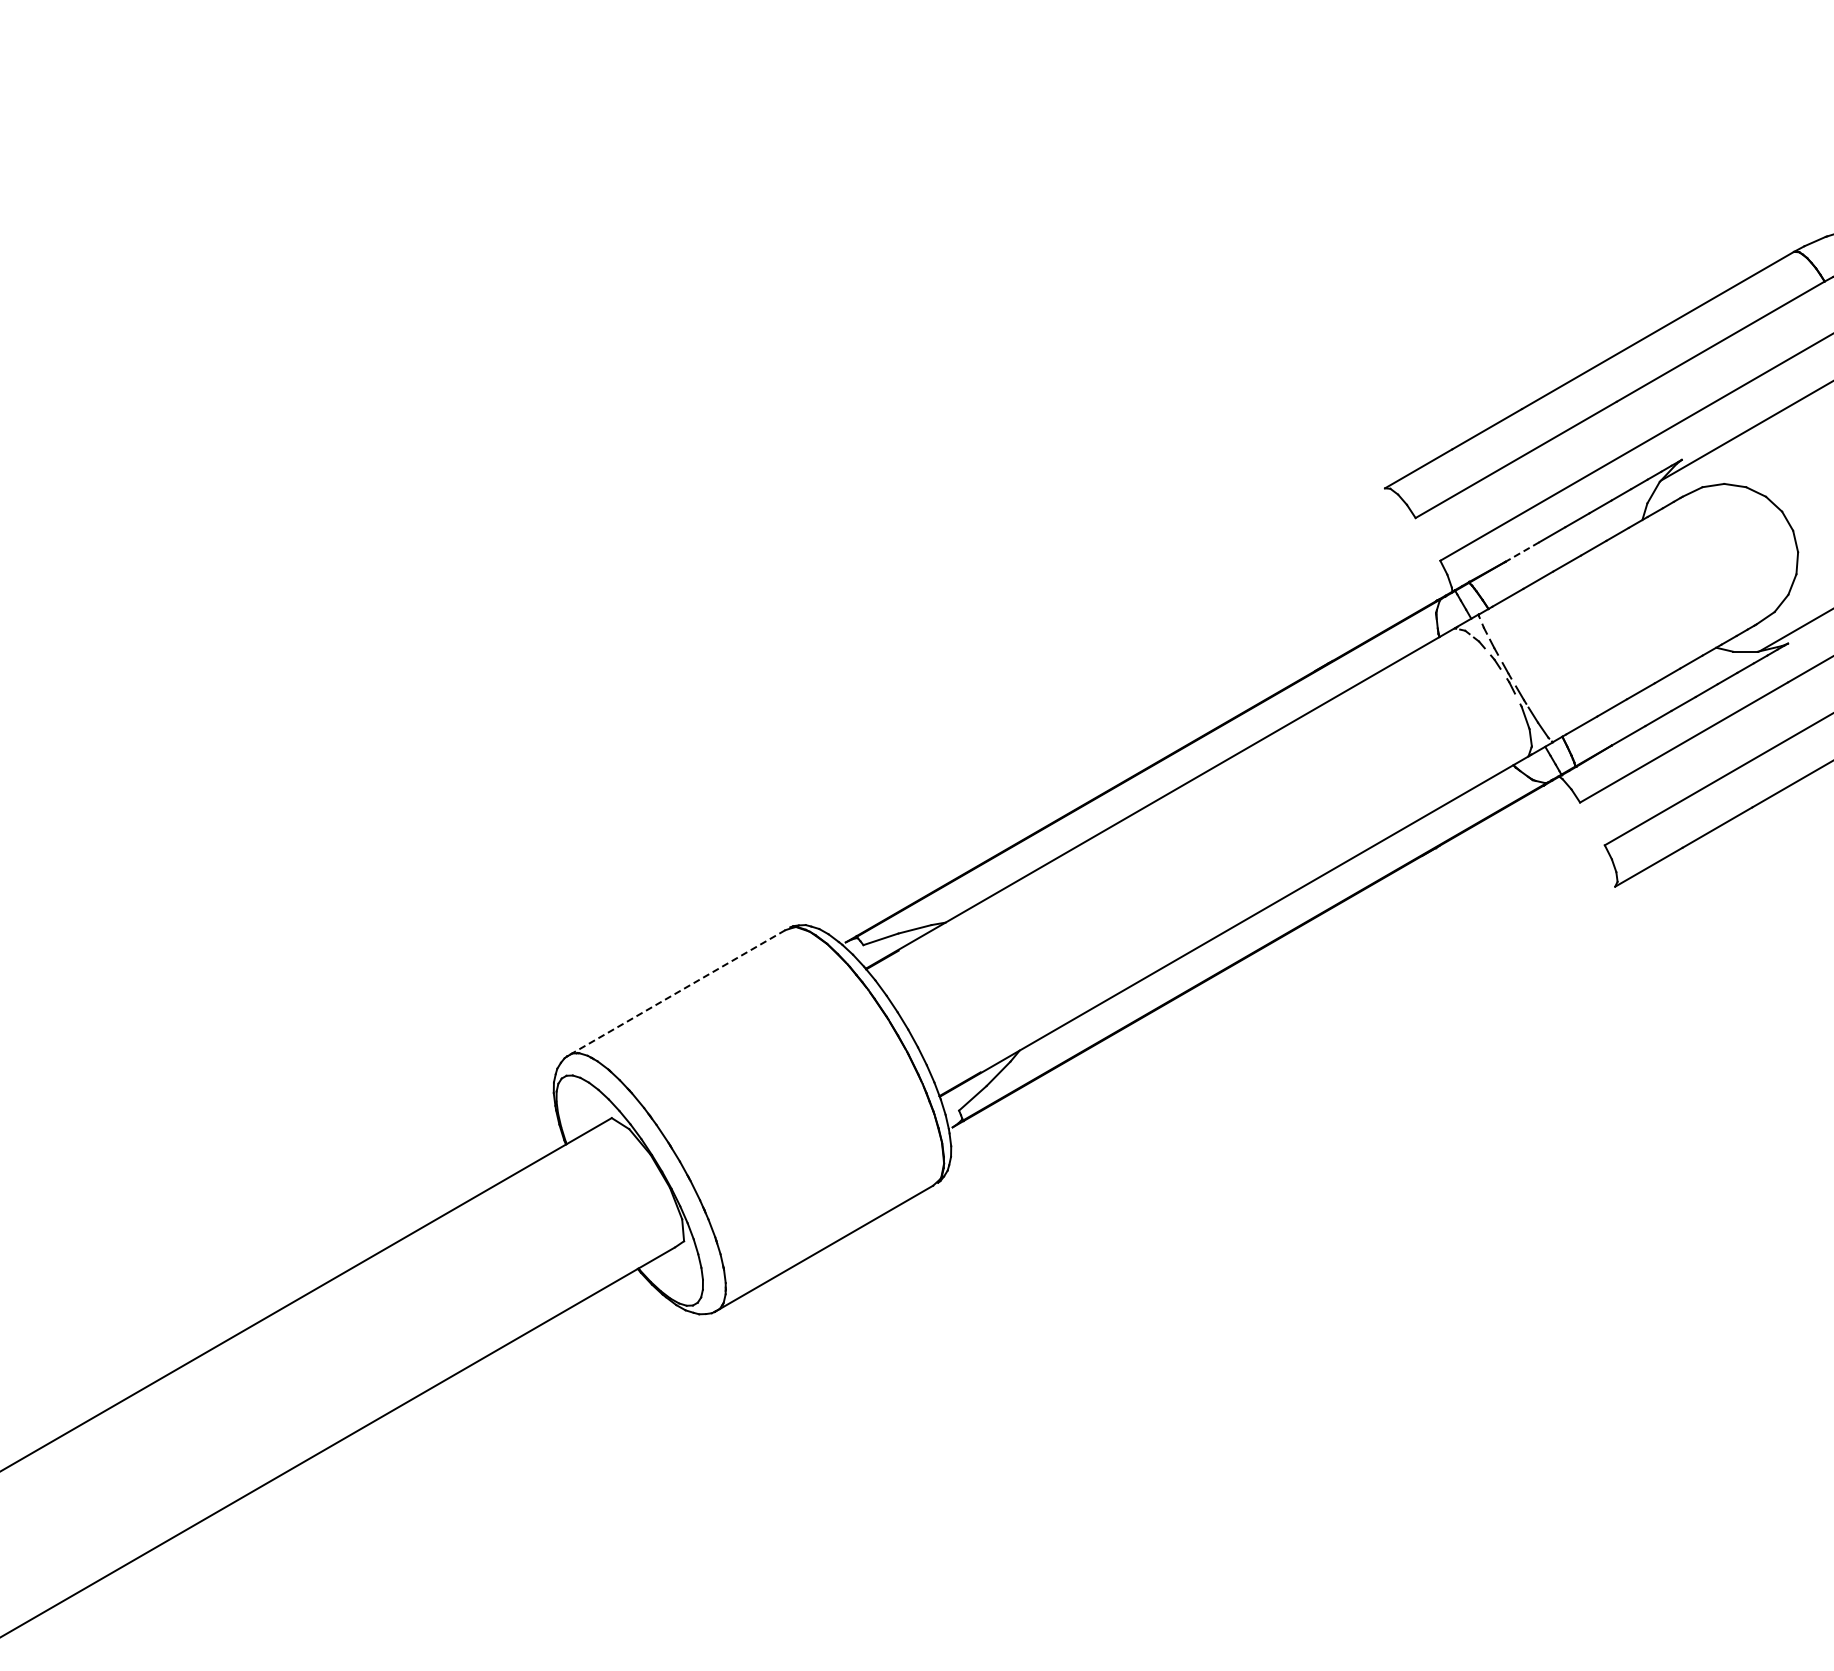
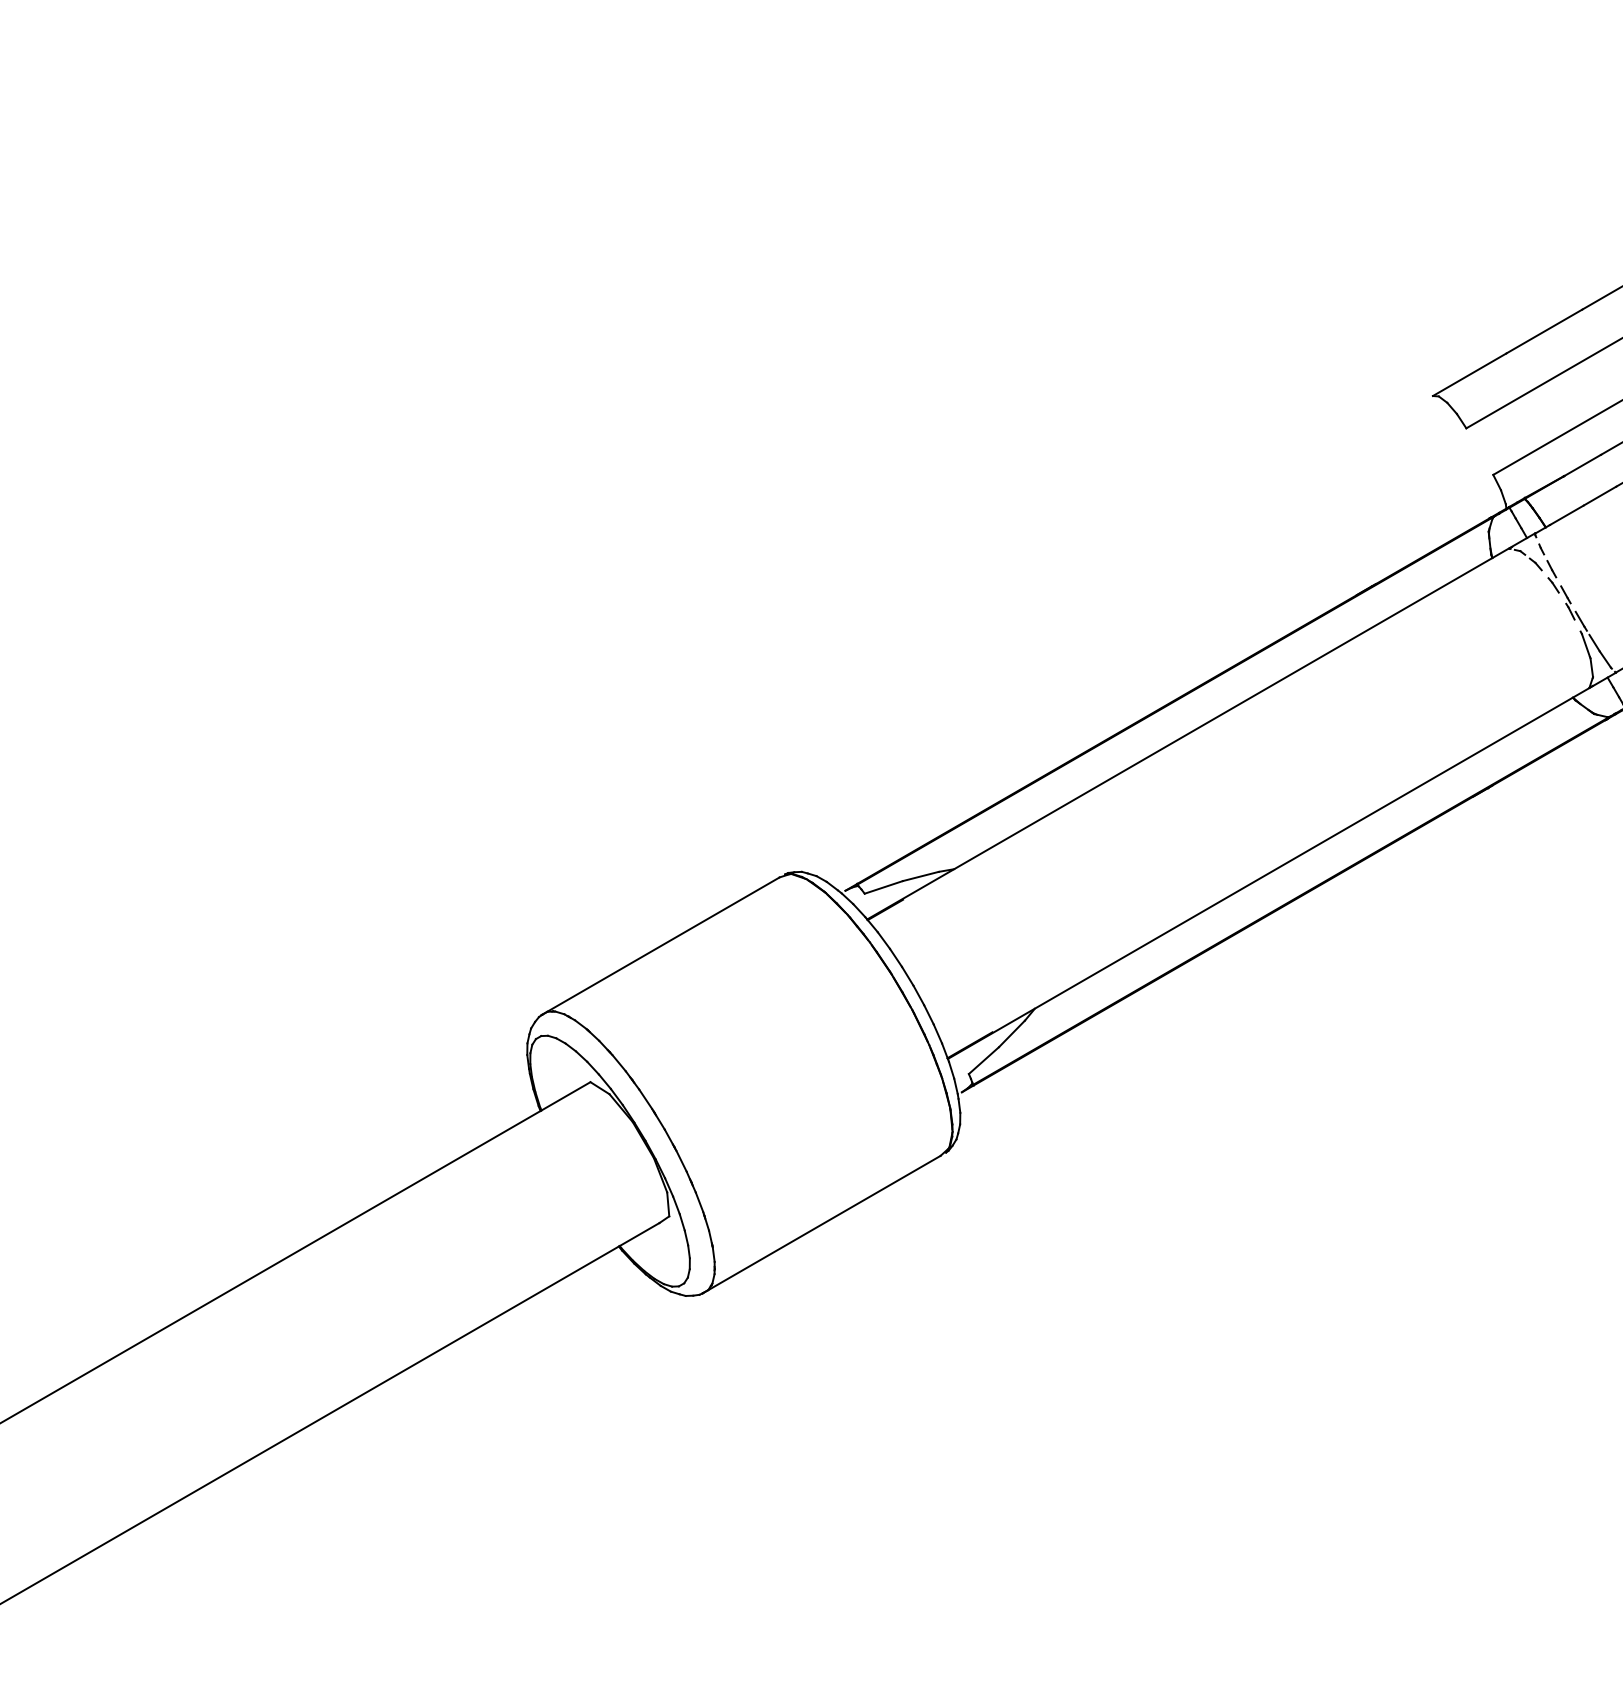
line: (1521, 552) -> (1581, 465), dashed -> solid
line: (676, 993) -> (661, 946), dashed -> solid

